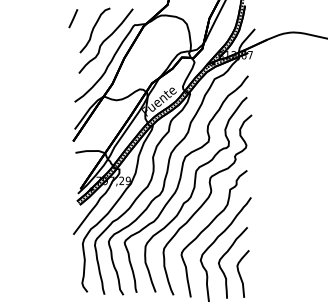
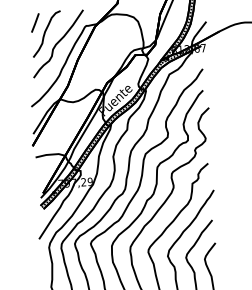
line: (73, 18) -> (35, 22), moved

